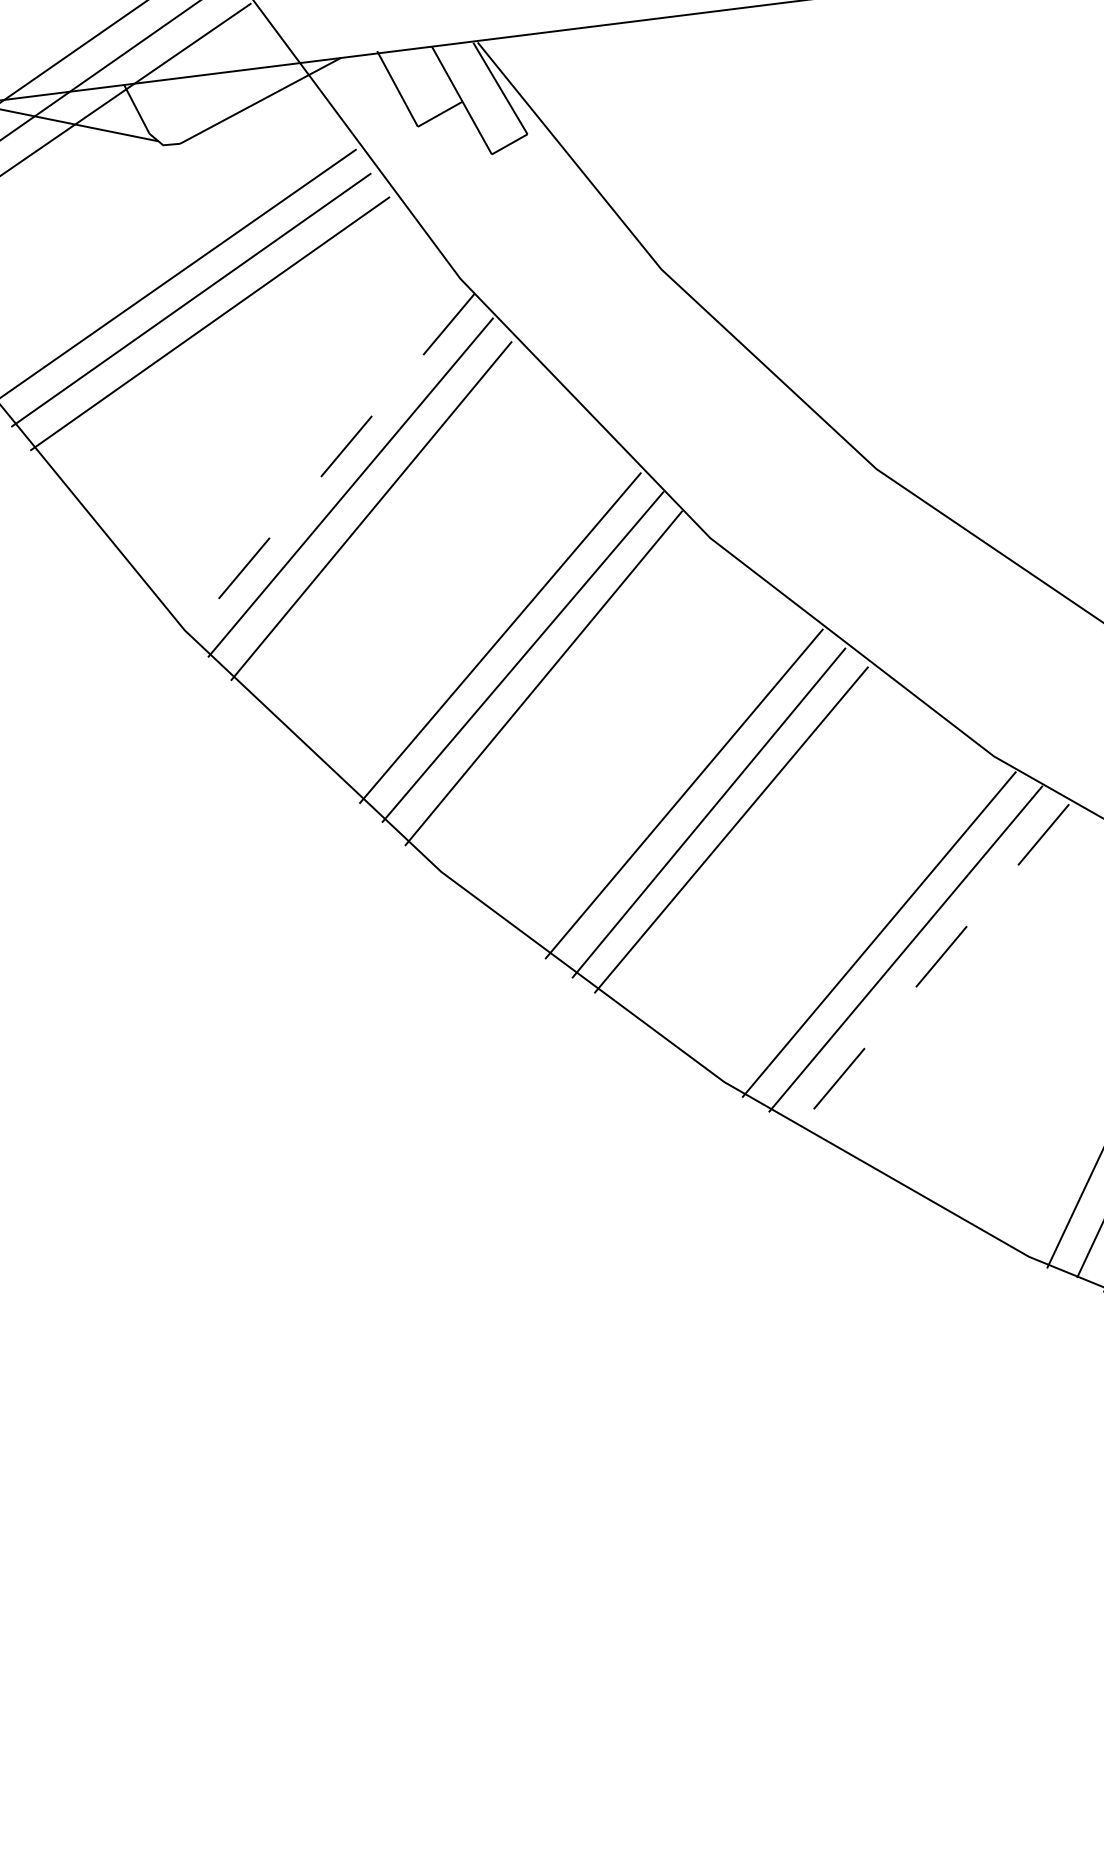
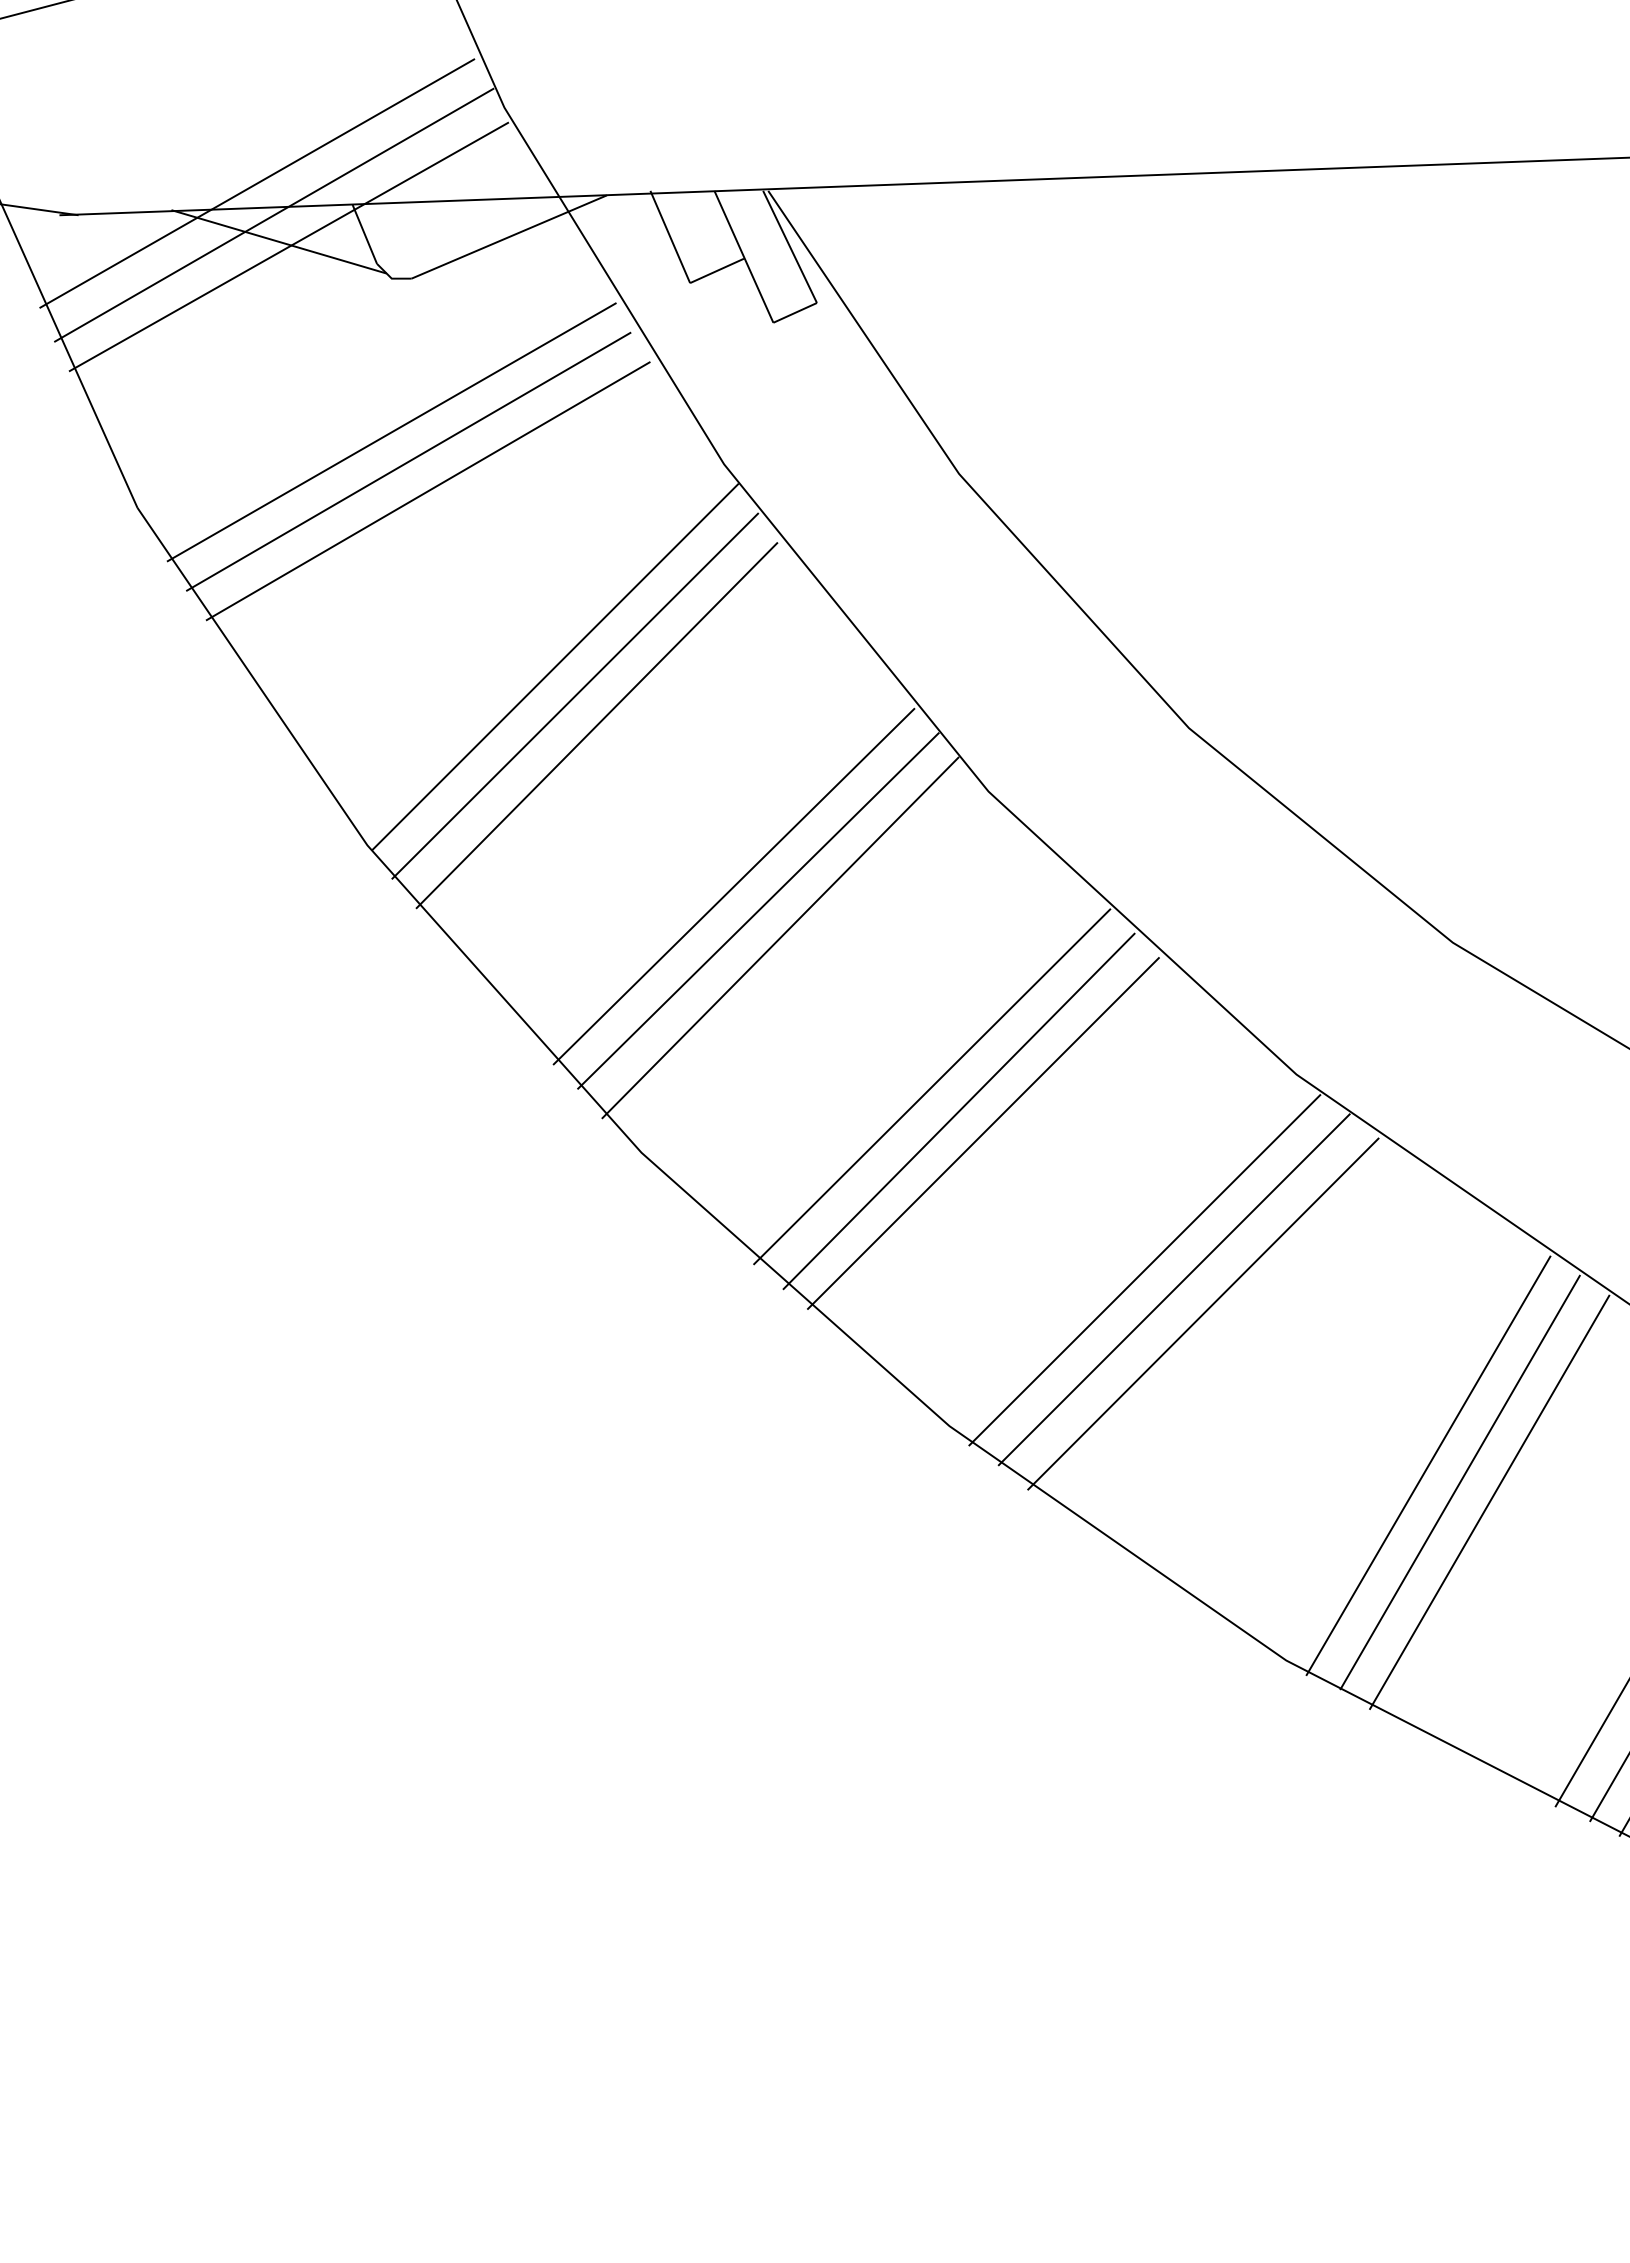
line: (331, 464) -> (555, 667), dashed -> solid
line: (932, 967) -> (1203, 1314), dashed -> solid

